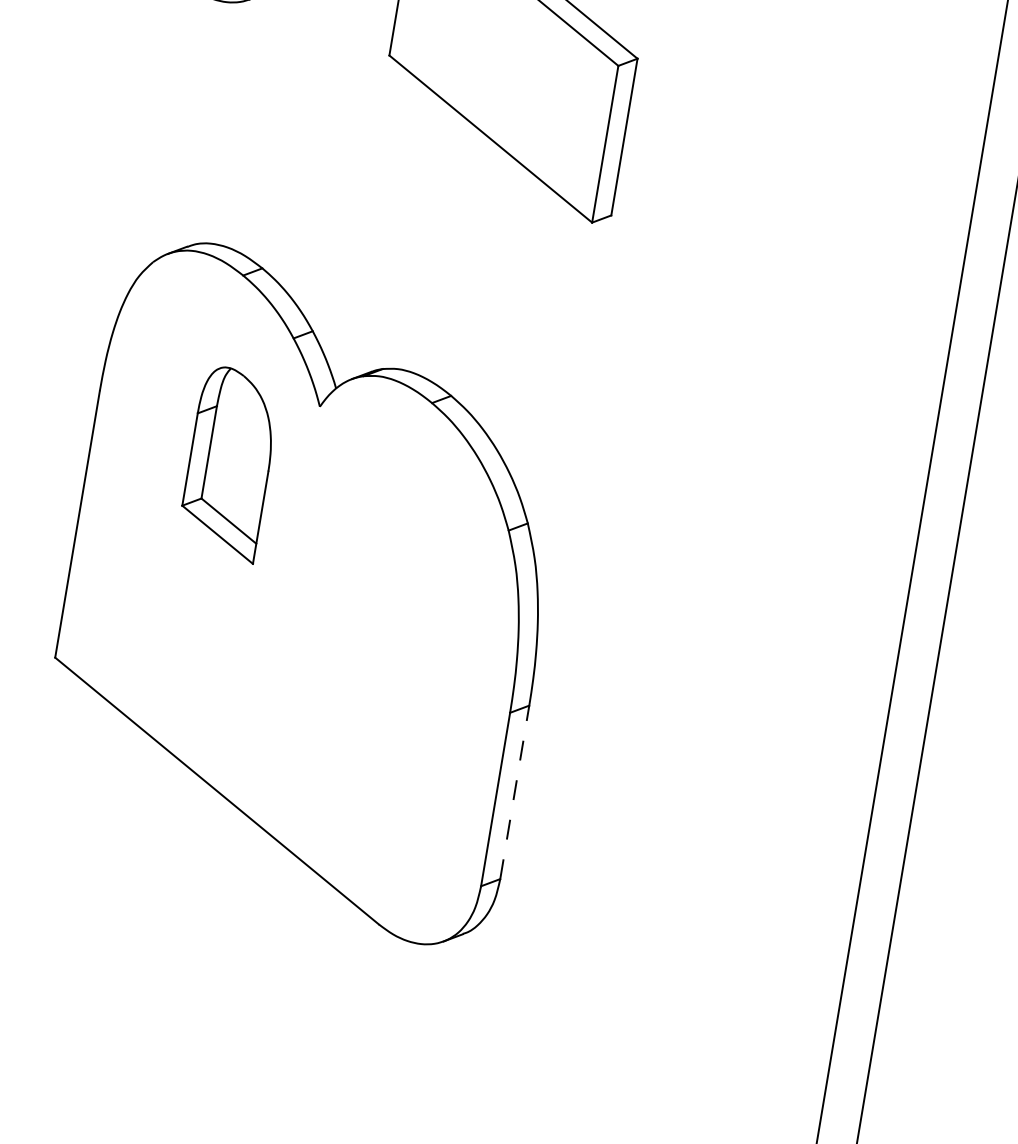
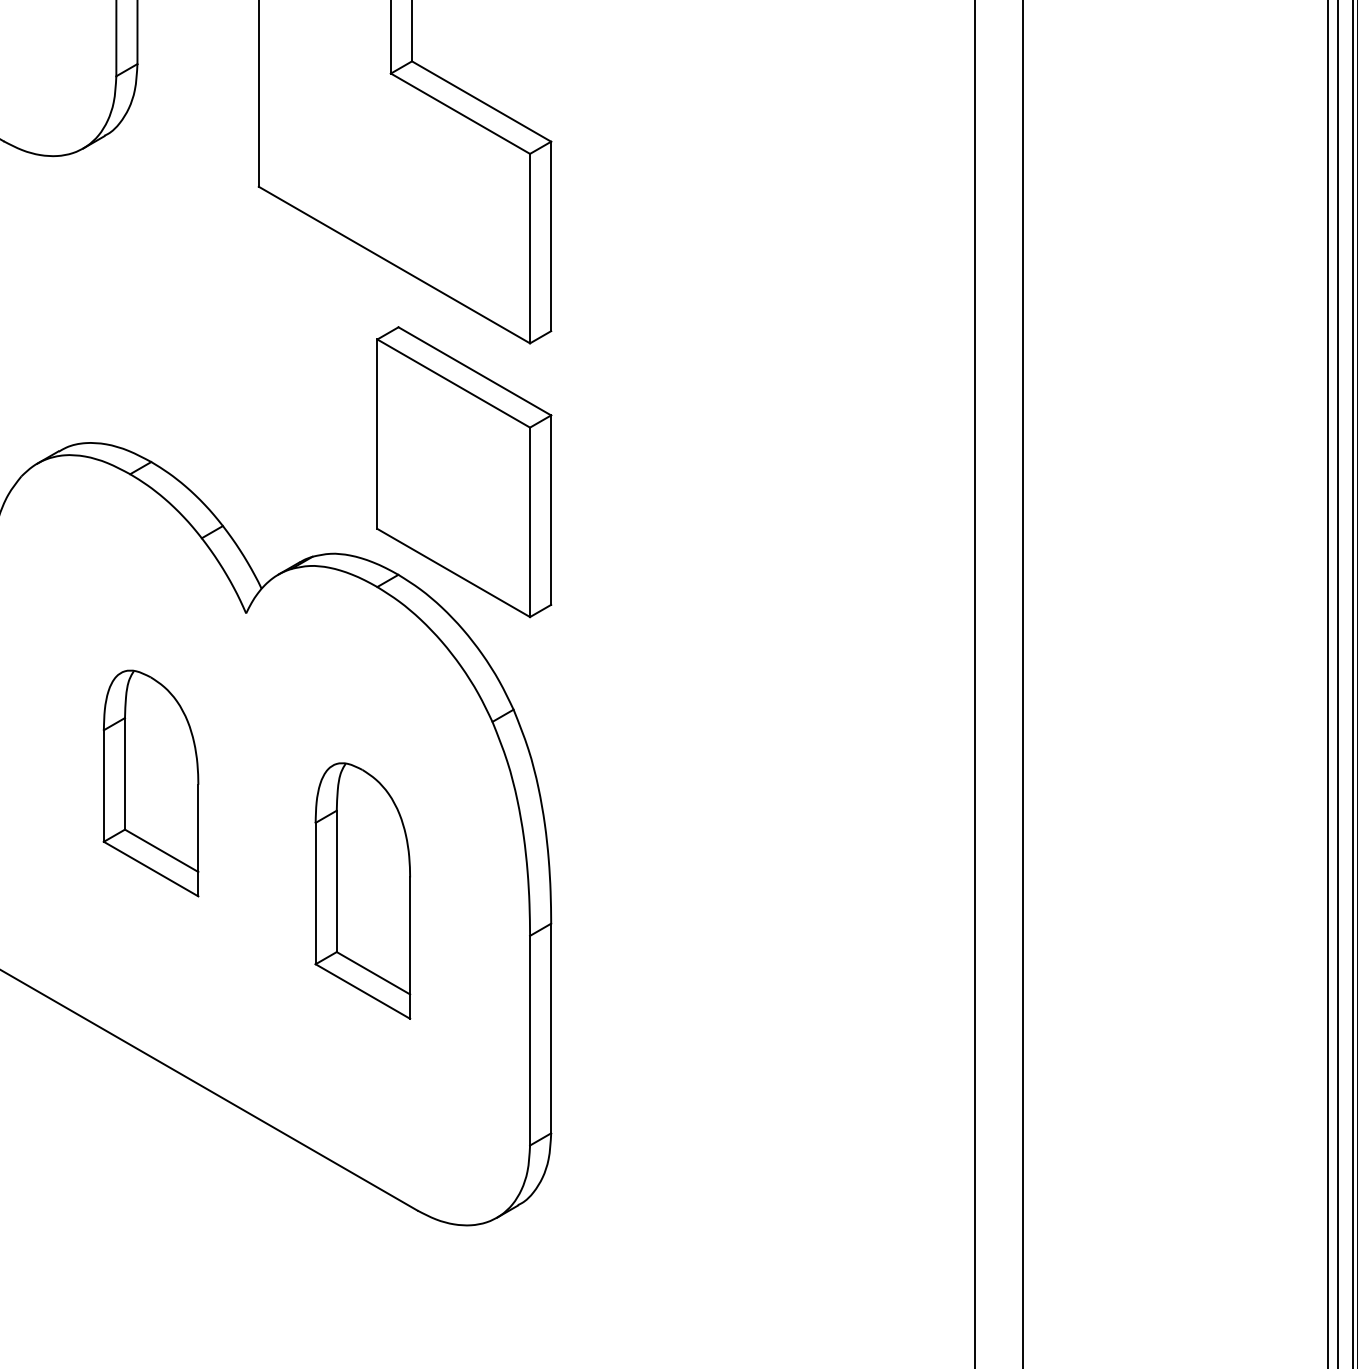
part: (520, 320) -> (464, 472), added
part: (228, 463) -> (150, 783), moved
part: (377, 652) -> (362, 890), added
line: (515, 792) -> (551, 1028), dashed -> solid

